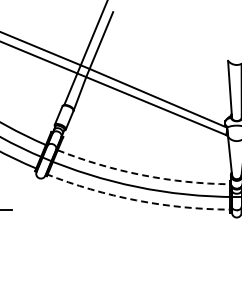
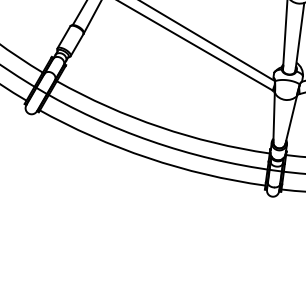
arc: (142, 175) -> (159, 127), dashed -> solid
arc: (136, 200) -> (148, 158), dashed -> solid

